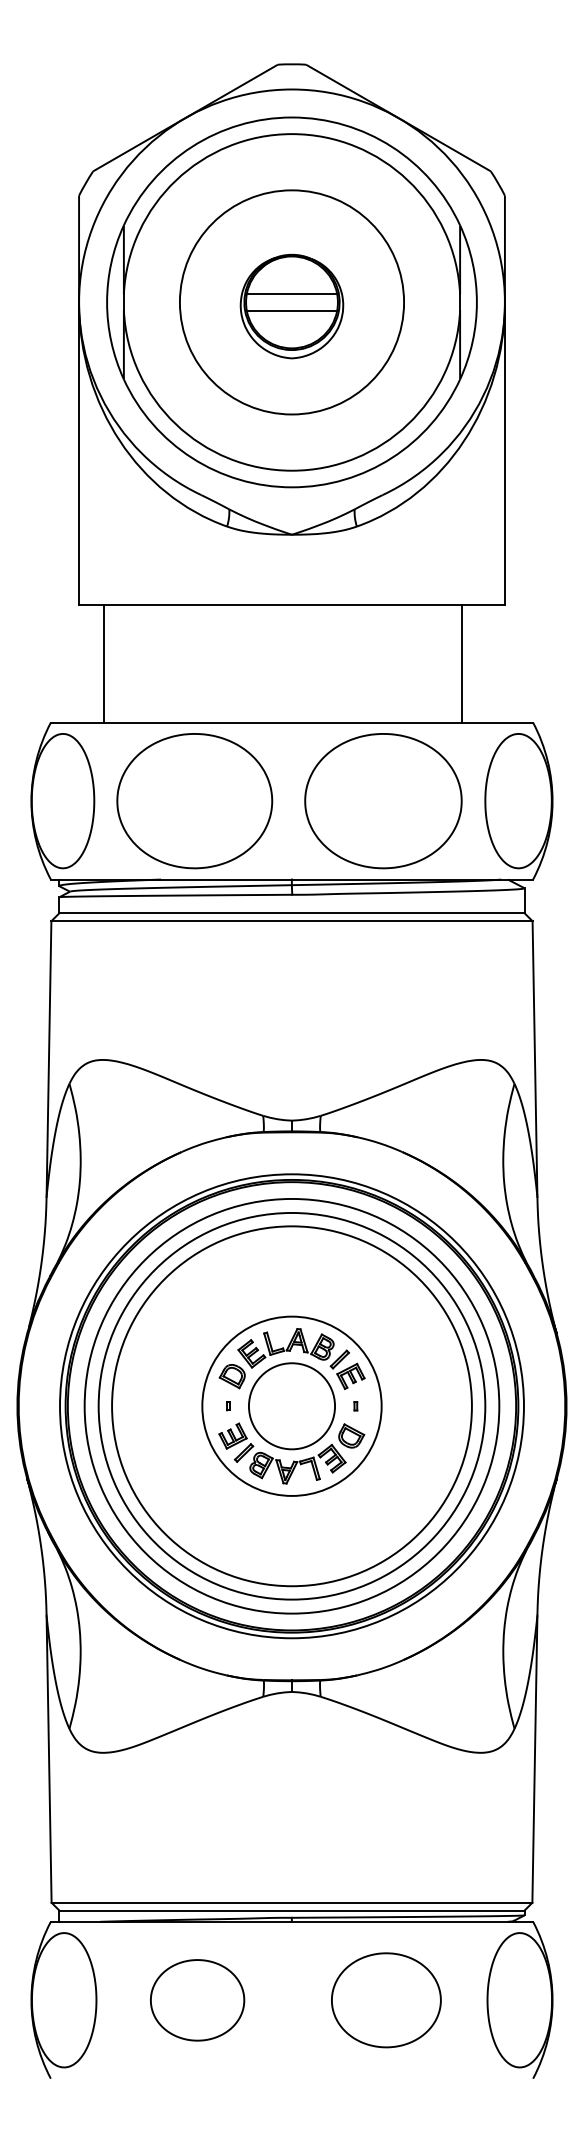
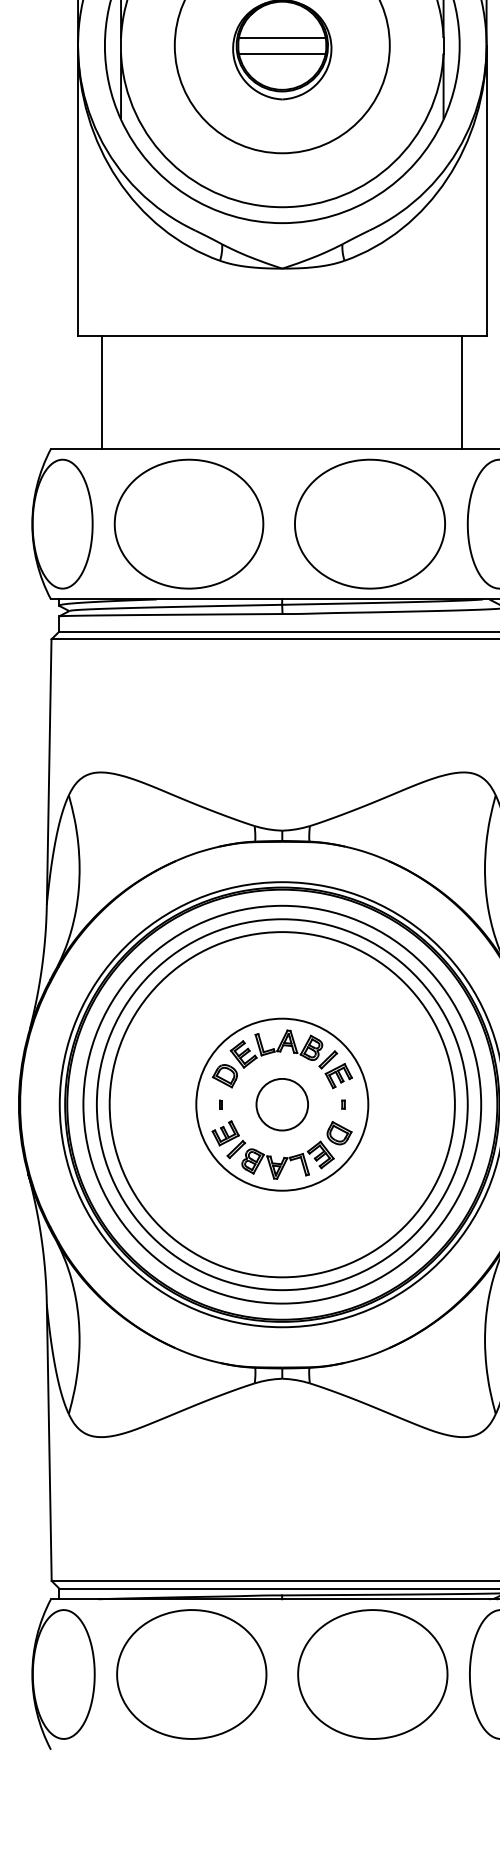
line: (461, 663) -> (462, 392), moved
circle: (291, 1406) -> (281, 1104), size x0.62
part: (197, 2000) -> (191, 1674), size x1.67
part: (386, 2000) -> (372, 1674), size x1.43

